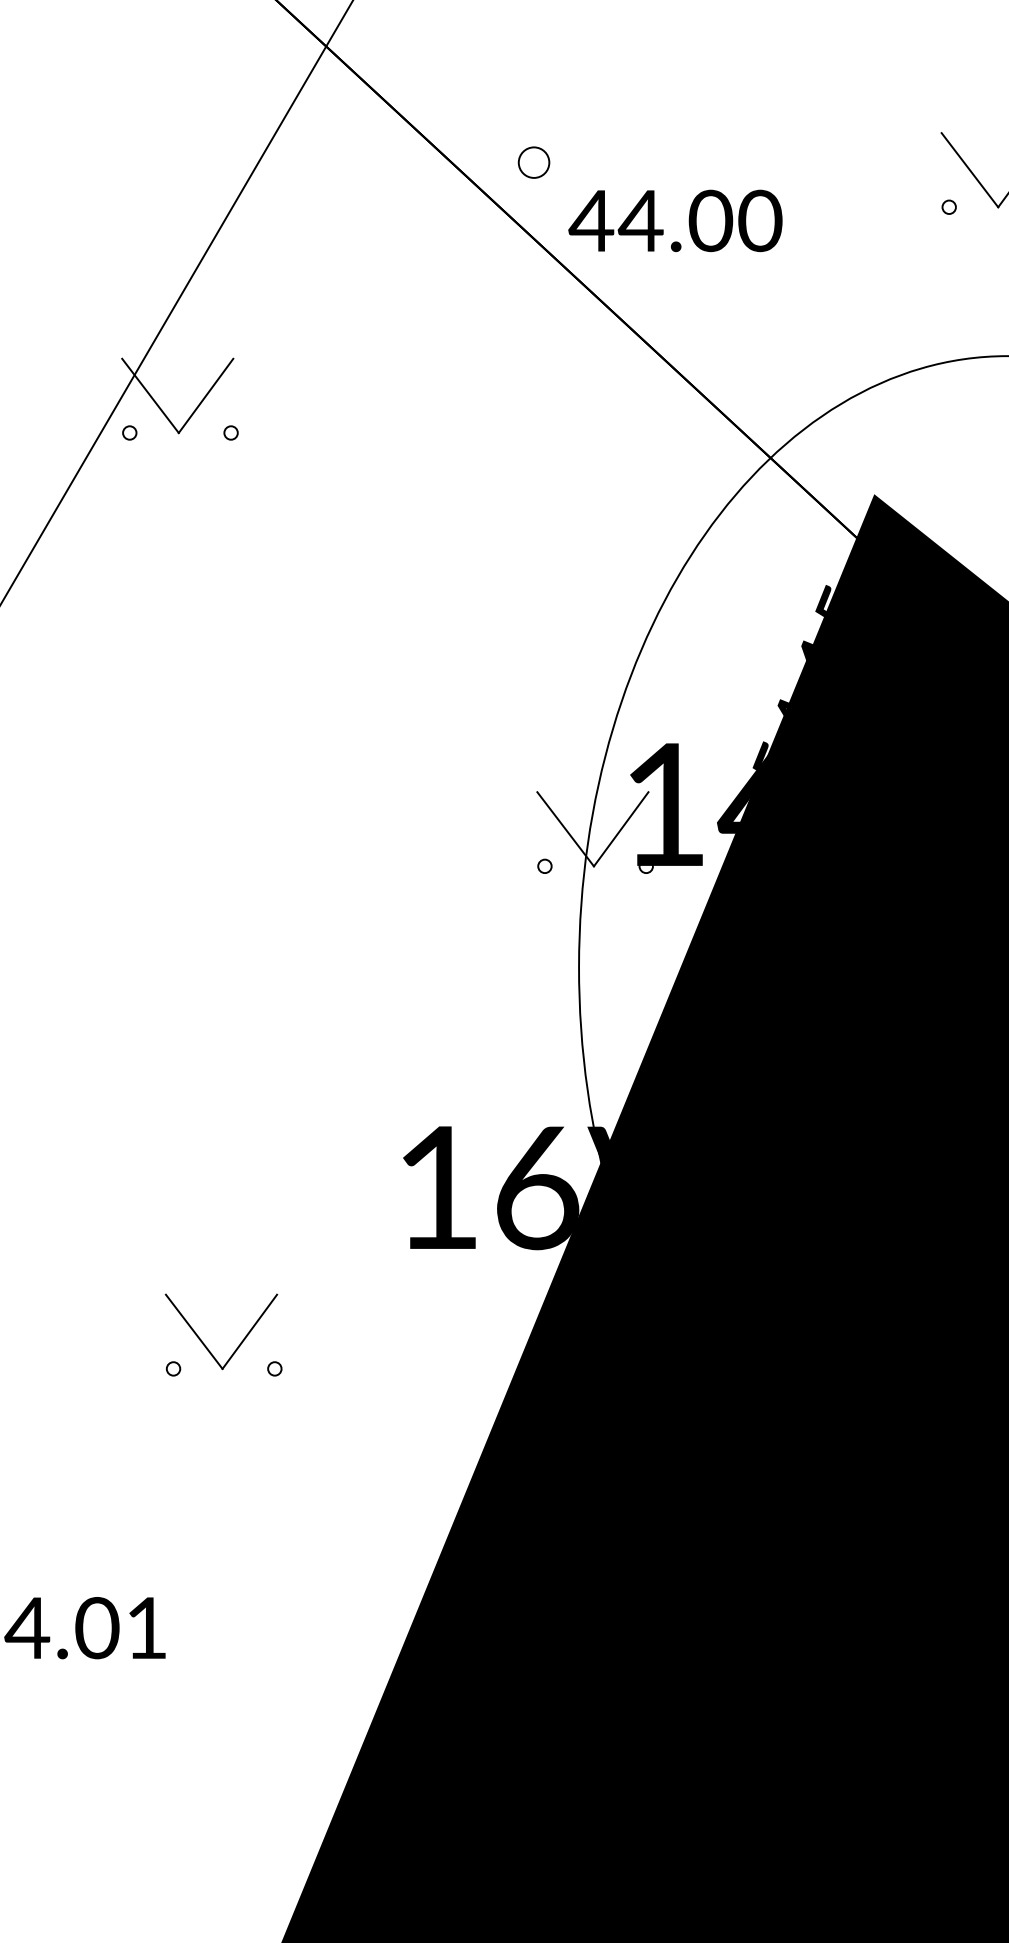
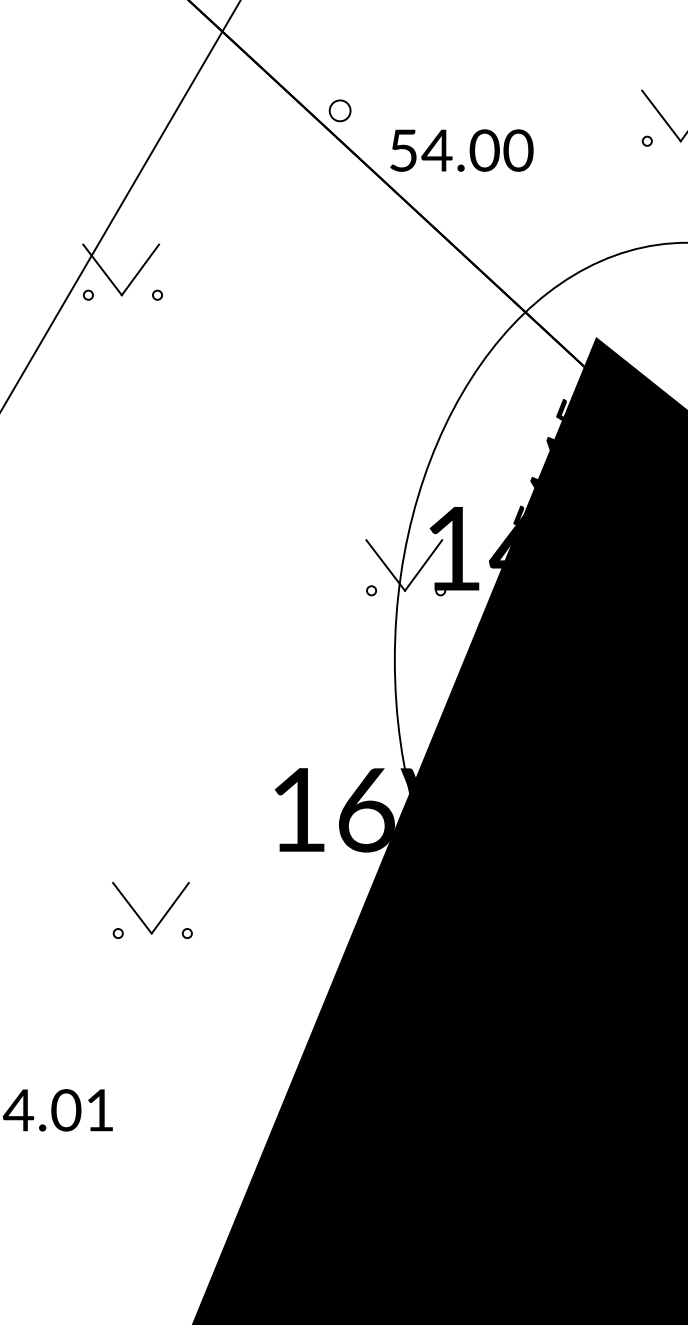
part: (533, 162) -> (339, 110), moved
text: (590, 220) -> (402, 150), 44.00 -> 54.00

